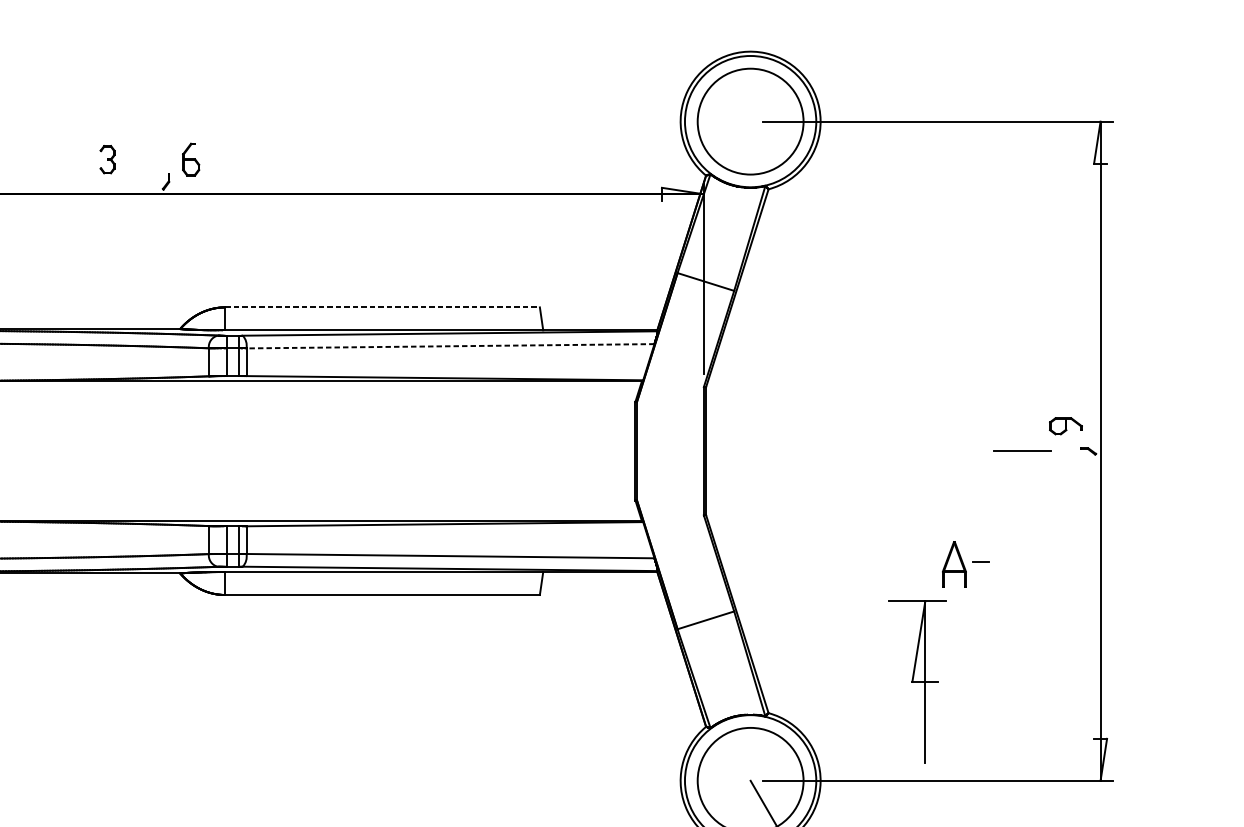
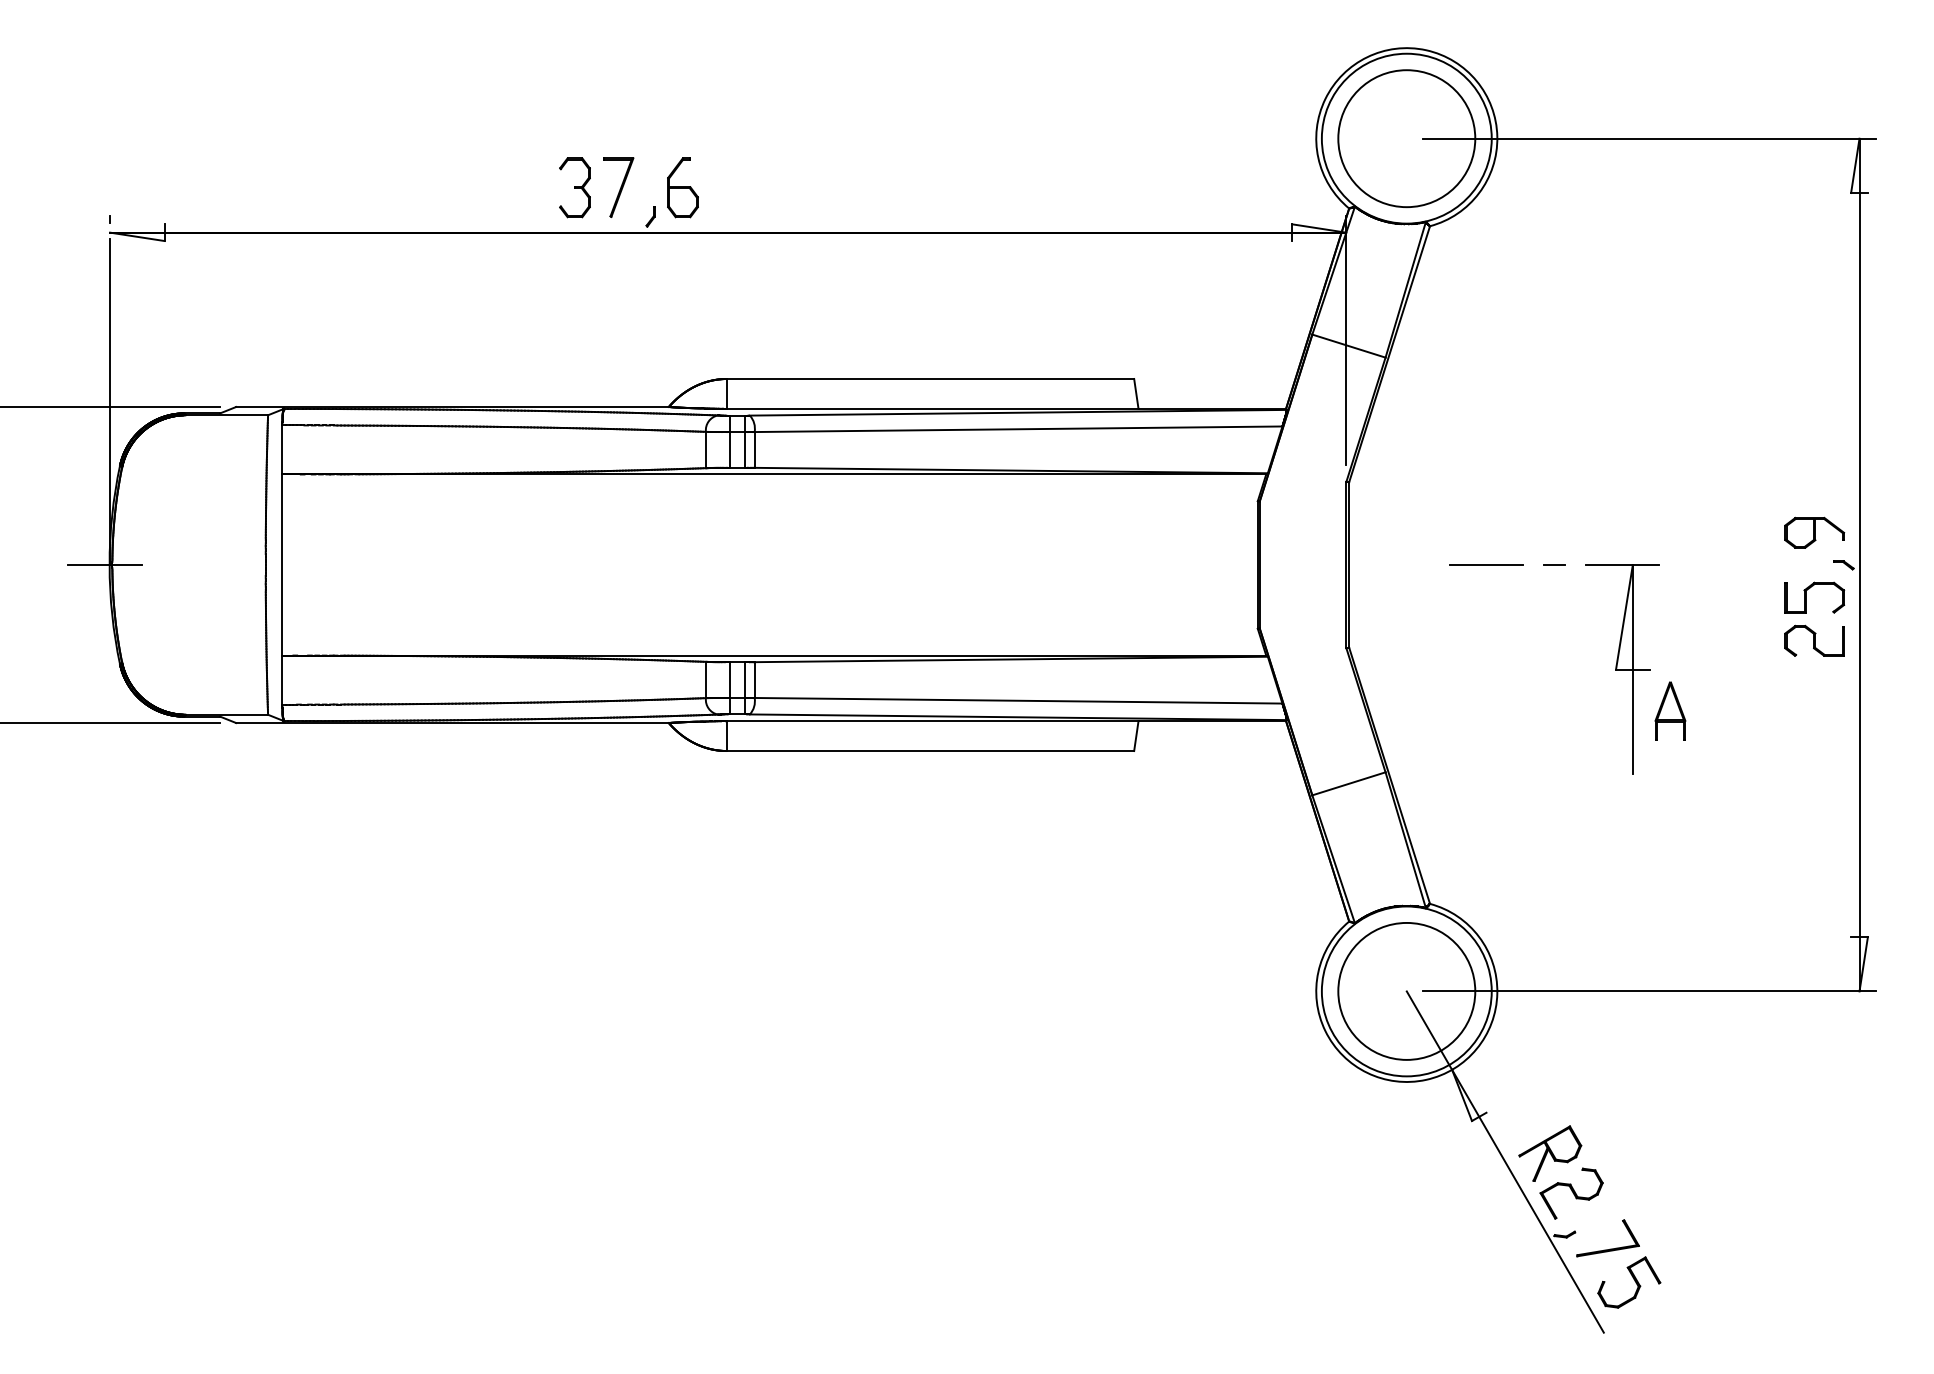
part: (107, 159) -> (574, 187), size x1.67
part: (141, 159) -> (618, 187), added
part: (190, 159) -> (682, 187), size x1.43
line: (382, 307) -> (930, 378), dashed -> solid
line: (450, 346) -> (1018, 429), dashed -> solid
part: (1065, 426) -> (1814, 532), size x1.43
line: (1022, 450) -> (1486, 564), moved
part: (1059, 476) -> (1806, 597), added
part: (1065, 509) -> (1814, 640), added
line: (980, 561) -> (1554, 564), moved
part: (917, 681) -> (1622, 669), moved

